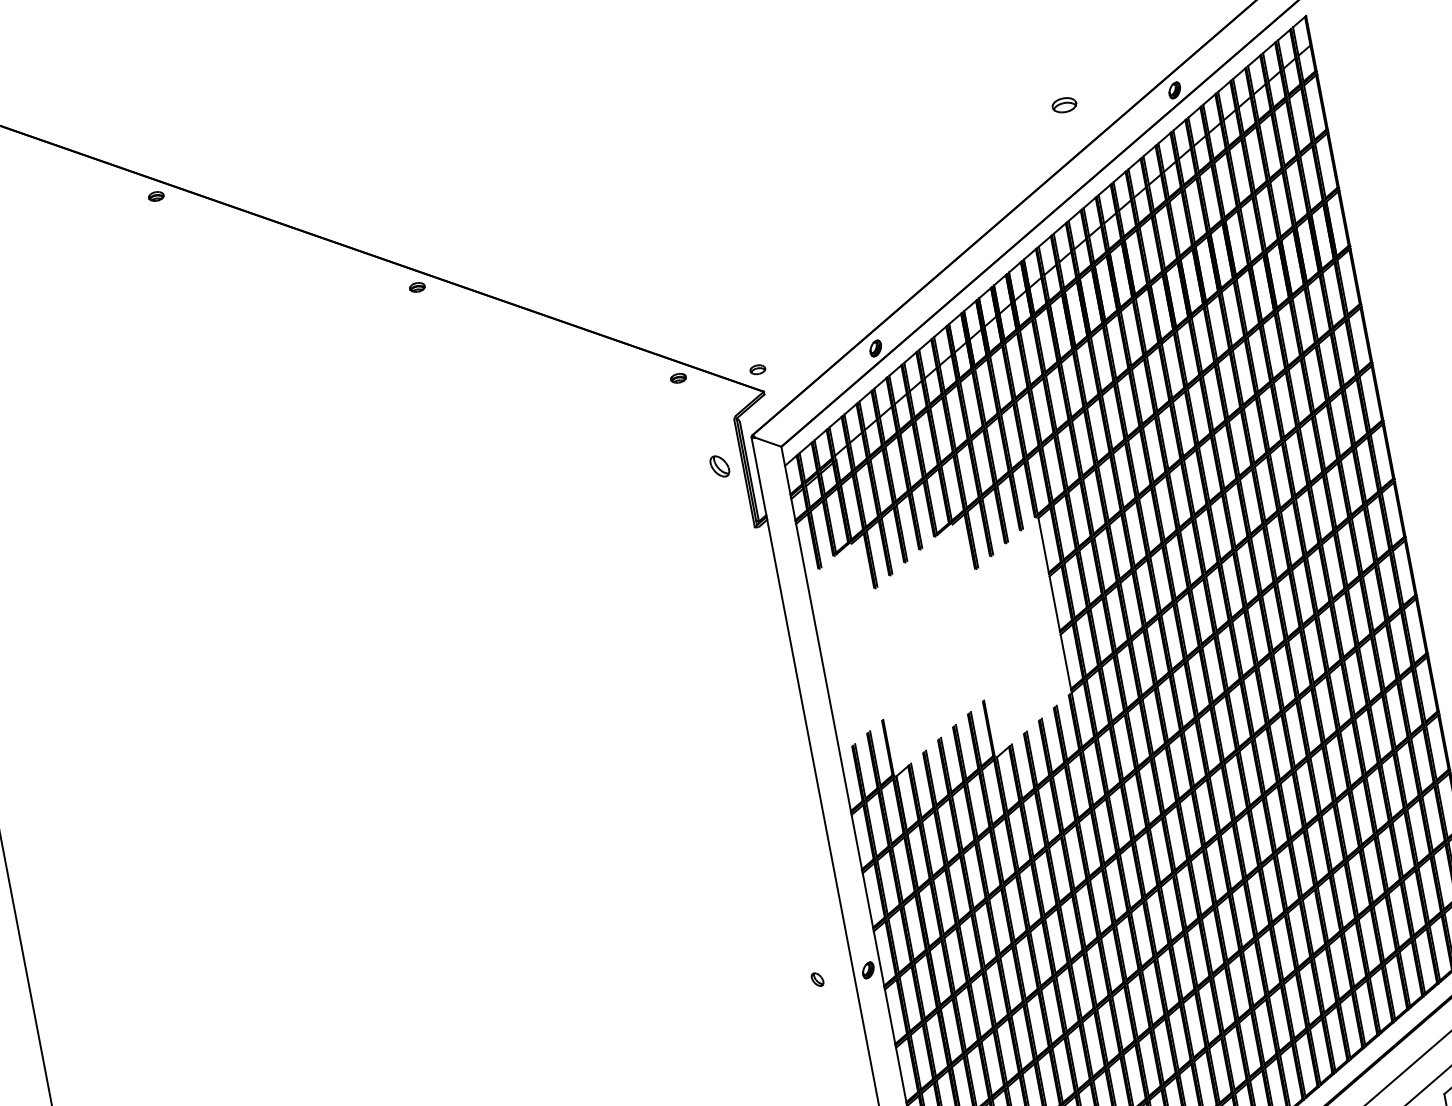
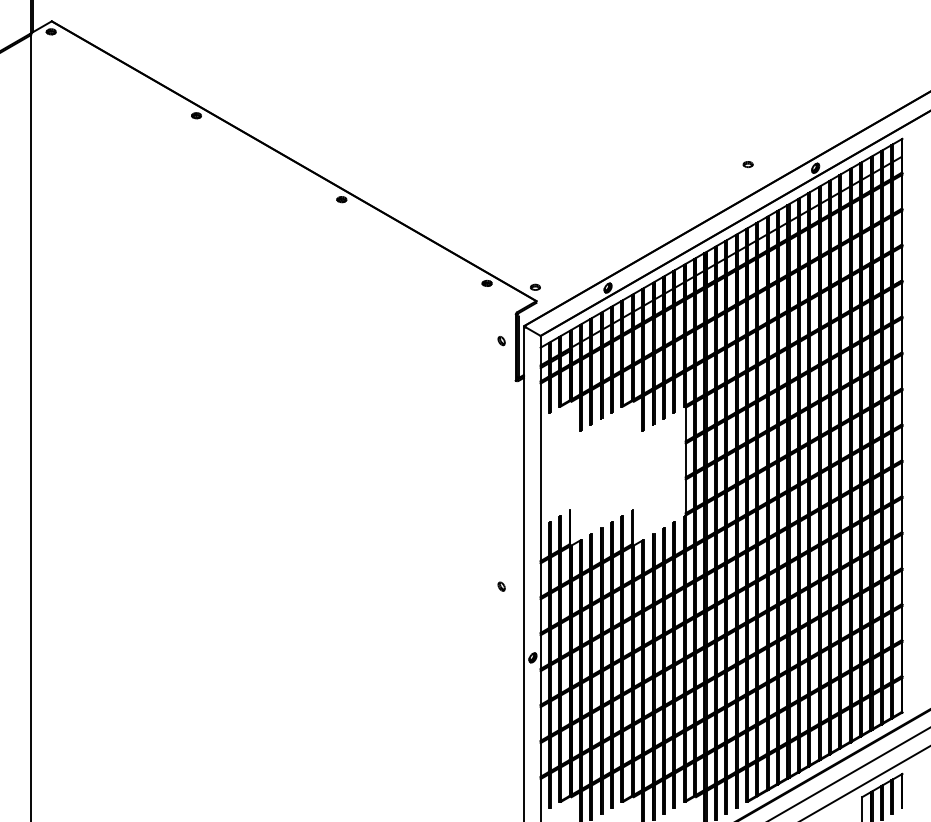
part: (1063, 105) -> (747, 164), size x0.62
part: (719, 467) -> (501, 341), size x0.62
part: (817, 979) -> (501, 586), moved

